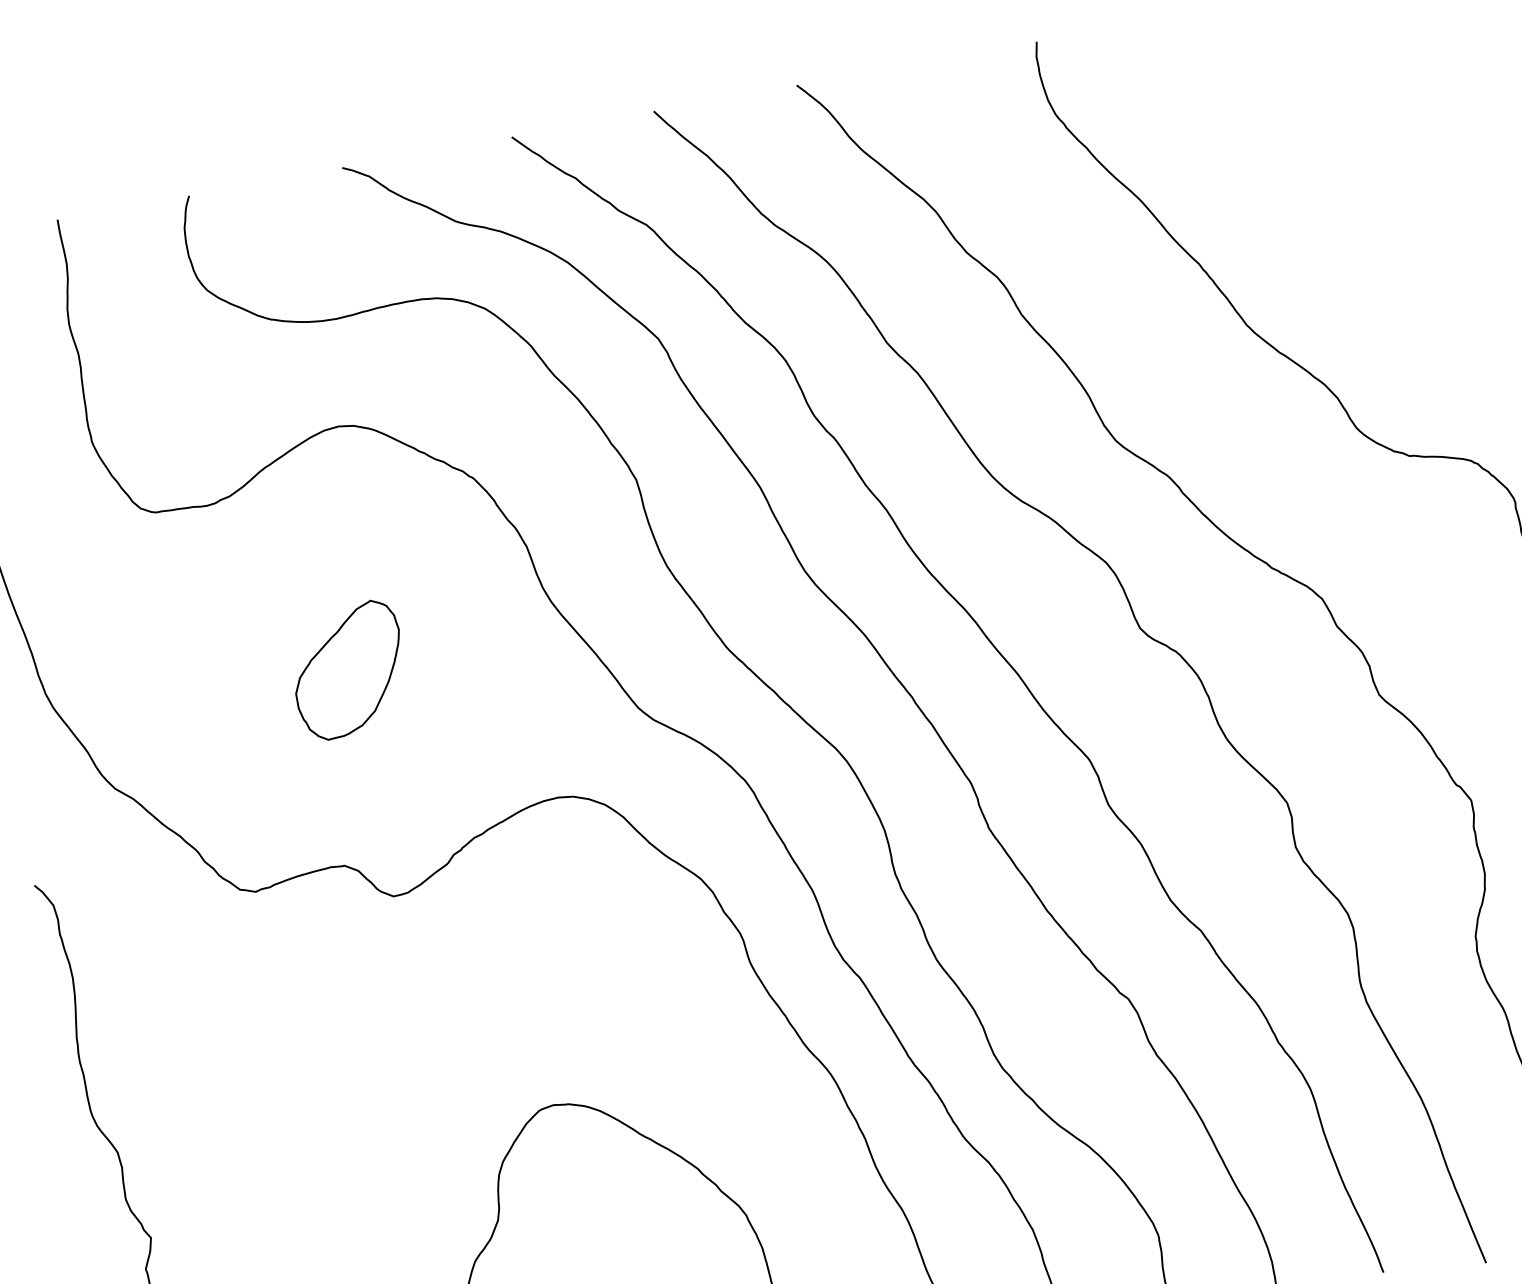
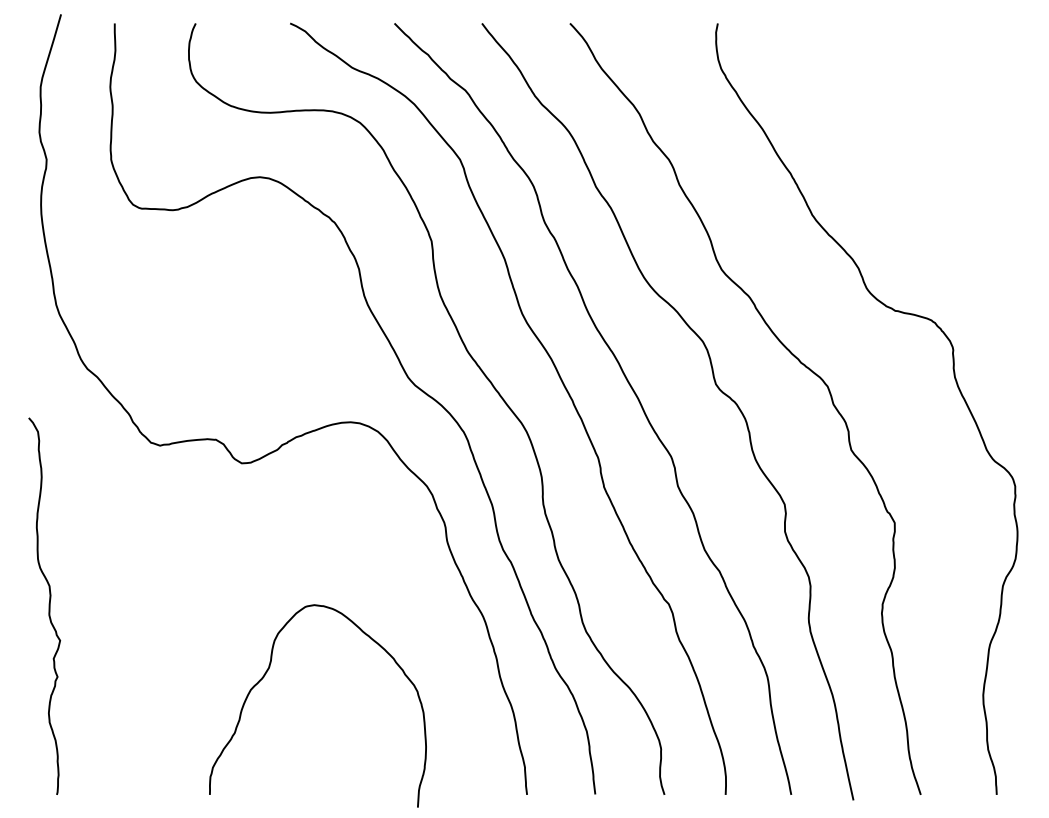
part: (348, 670) -> (239, 323), removed

